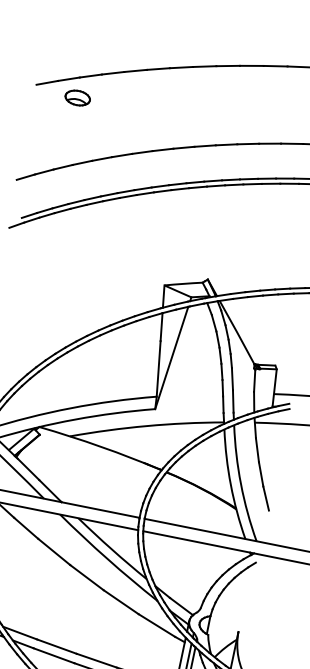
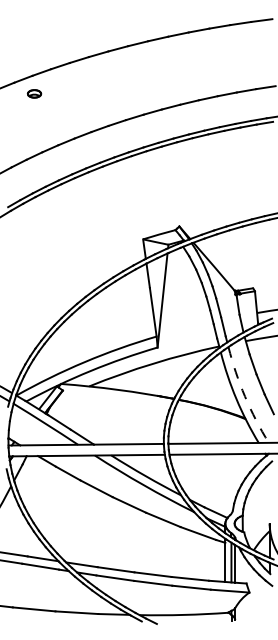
part: (77, 97) -> (34, 93), size x0.6
arc: (241, 484) -> (245, 396), solid -> dashed

